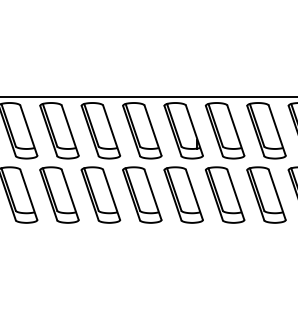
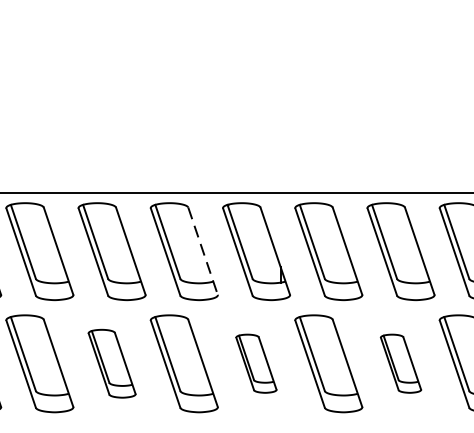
line: (153, 131) -> (203, 252), solid -> dashed
part: (100, 194) -> (111, 362), size x0.7
part: (183, 194) -> (256, 362), size x0.6
part: (266, 194) -> (401, 362), size x0.6

